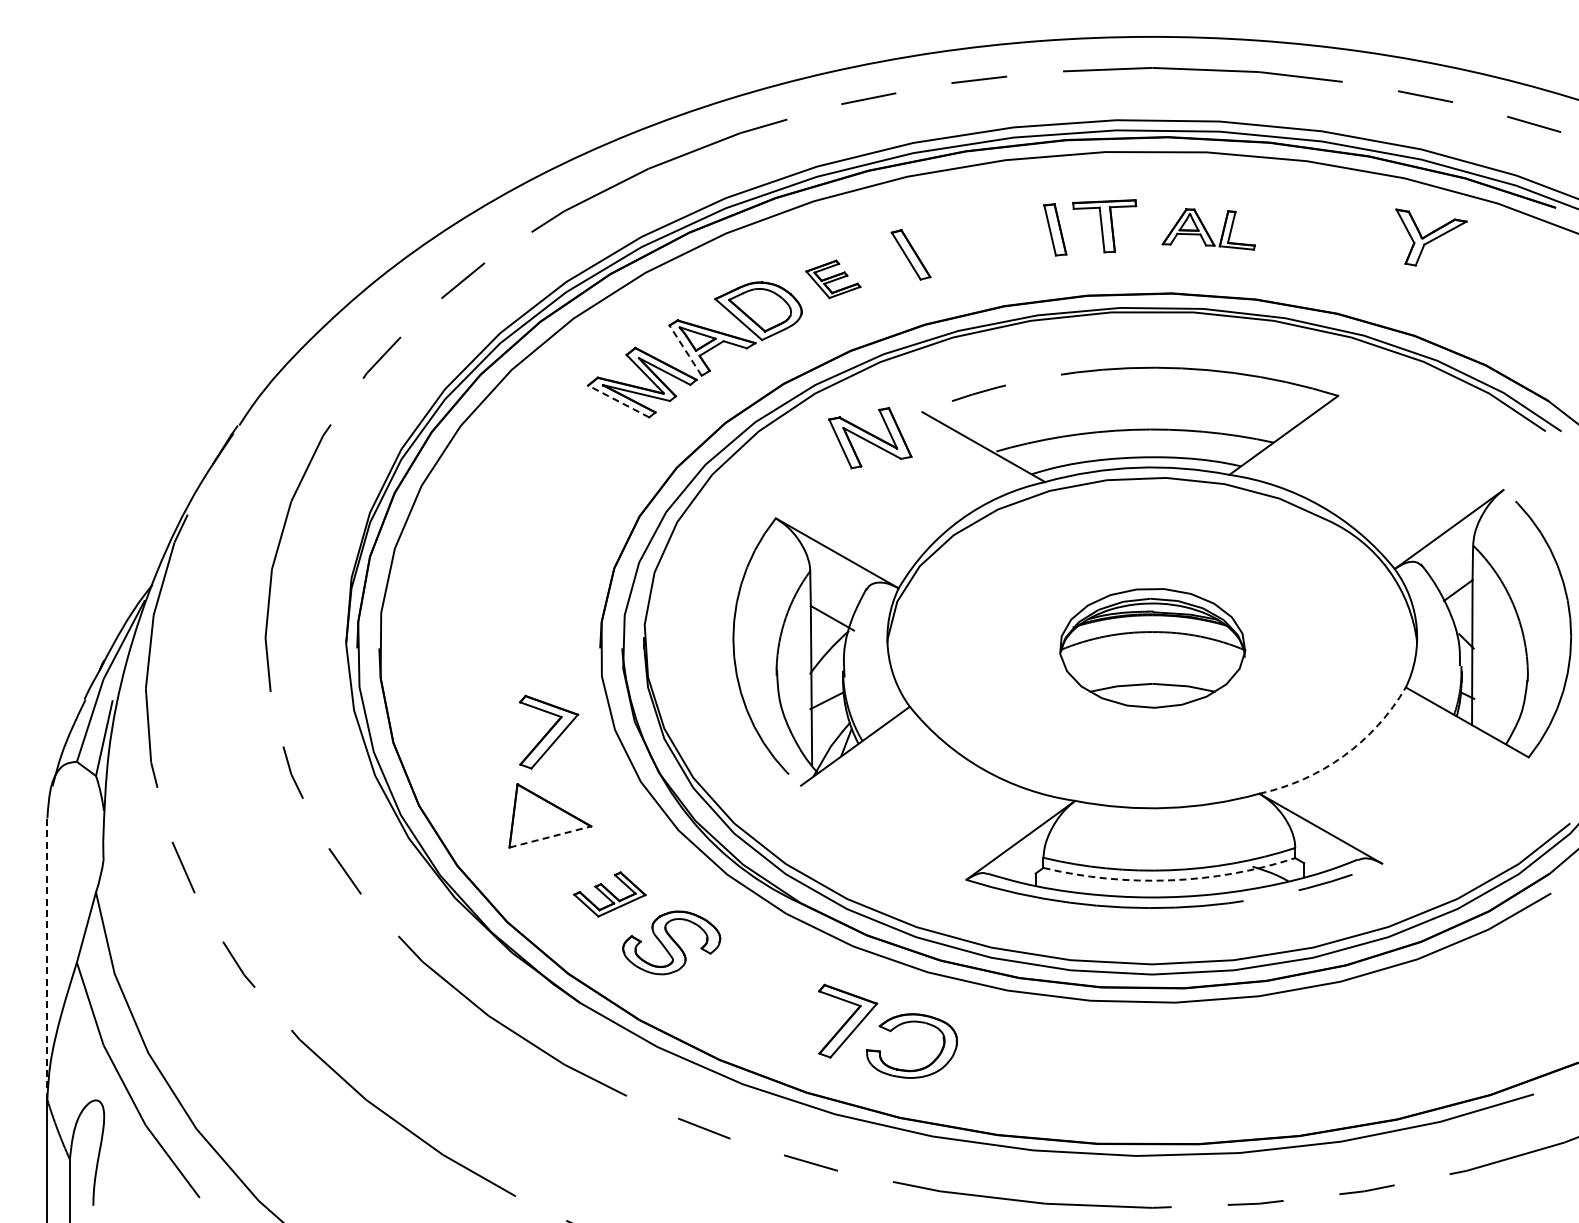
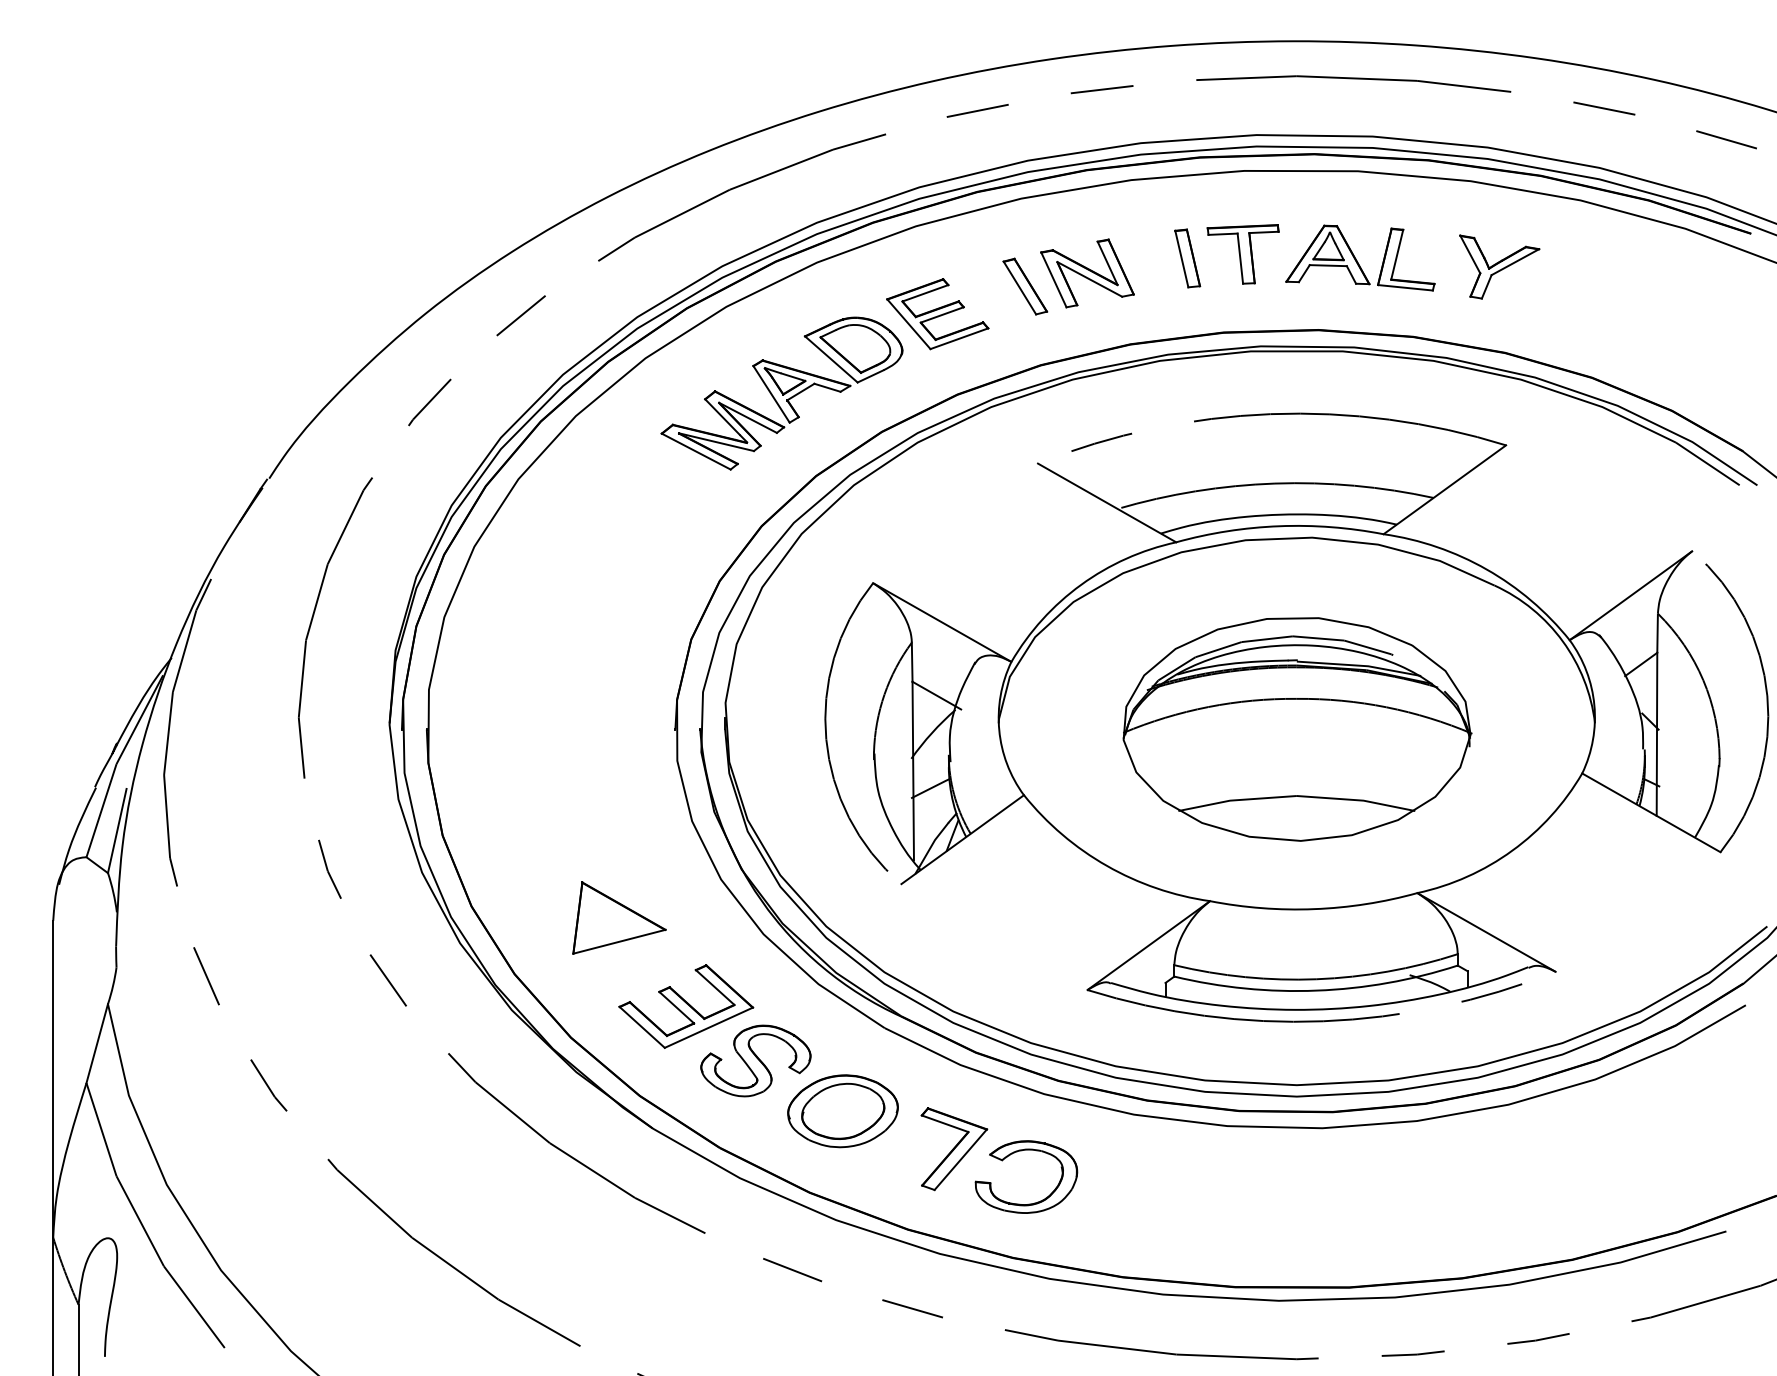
part: (1208, 229) -> (1360, 258), size x1.43
part: (1431, 237) -> (1499, 267), moved
part: (833, 279) -> (938, 314), size x1.67
line: (685, 350) -> (771, 394), dashed -> solid
line: (618, 401) -> (696, 451), dashed -> solid
part: (870, 438) -> (1087, 273), moved
part: (1152, 648) -> (1297, 729), size x1.67
part: (549, 731) -> (618, 823), removed
arc: (1343, 756) -> (1512, 851), dashed -> solid
line: (550, 836) -> (619, 941), dashed -> solid
arc: (1170, 880) -> (1317, 990), dashed -> solid
part: (609, 894) -> (685, 1006), size x1.67
line: (47, 959) -> (53, 1079), dashed -> solid
part: (748, 987) -> (842, 1111), added

